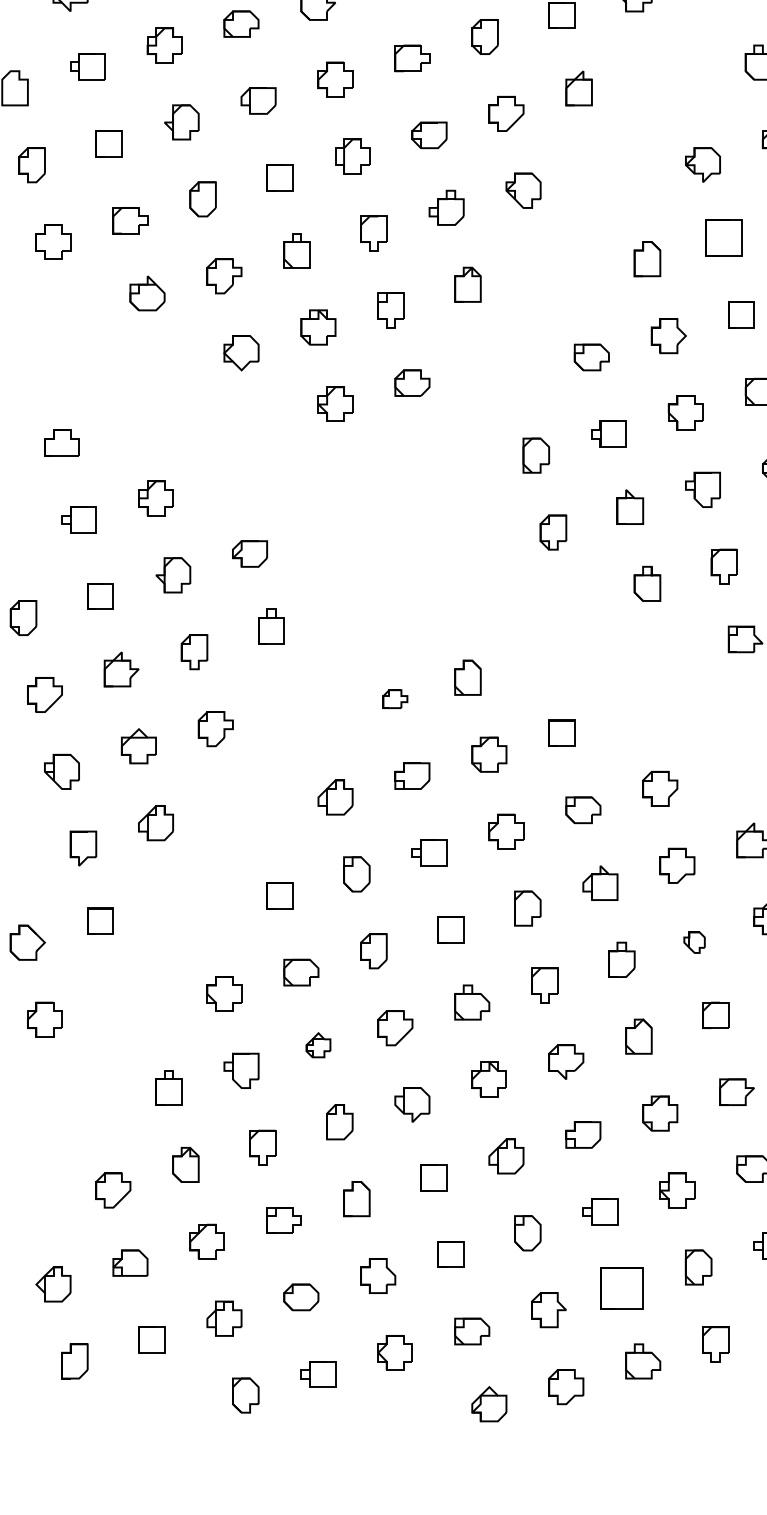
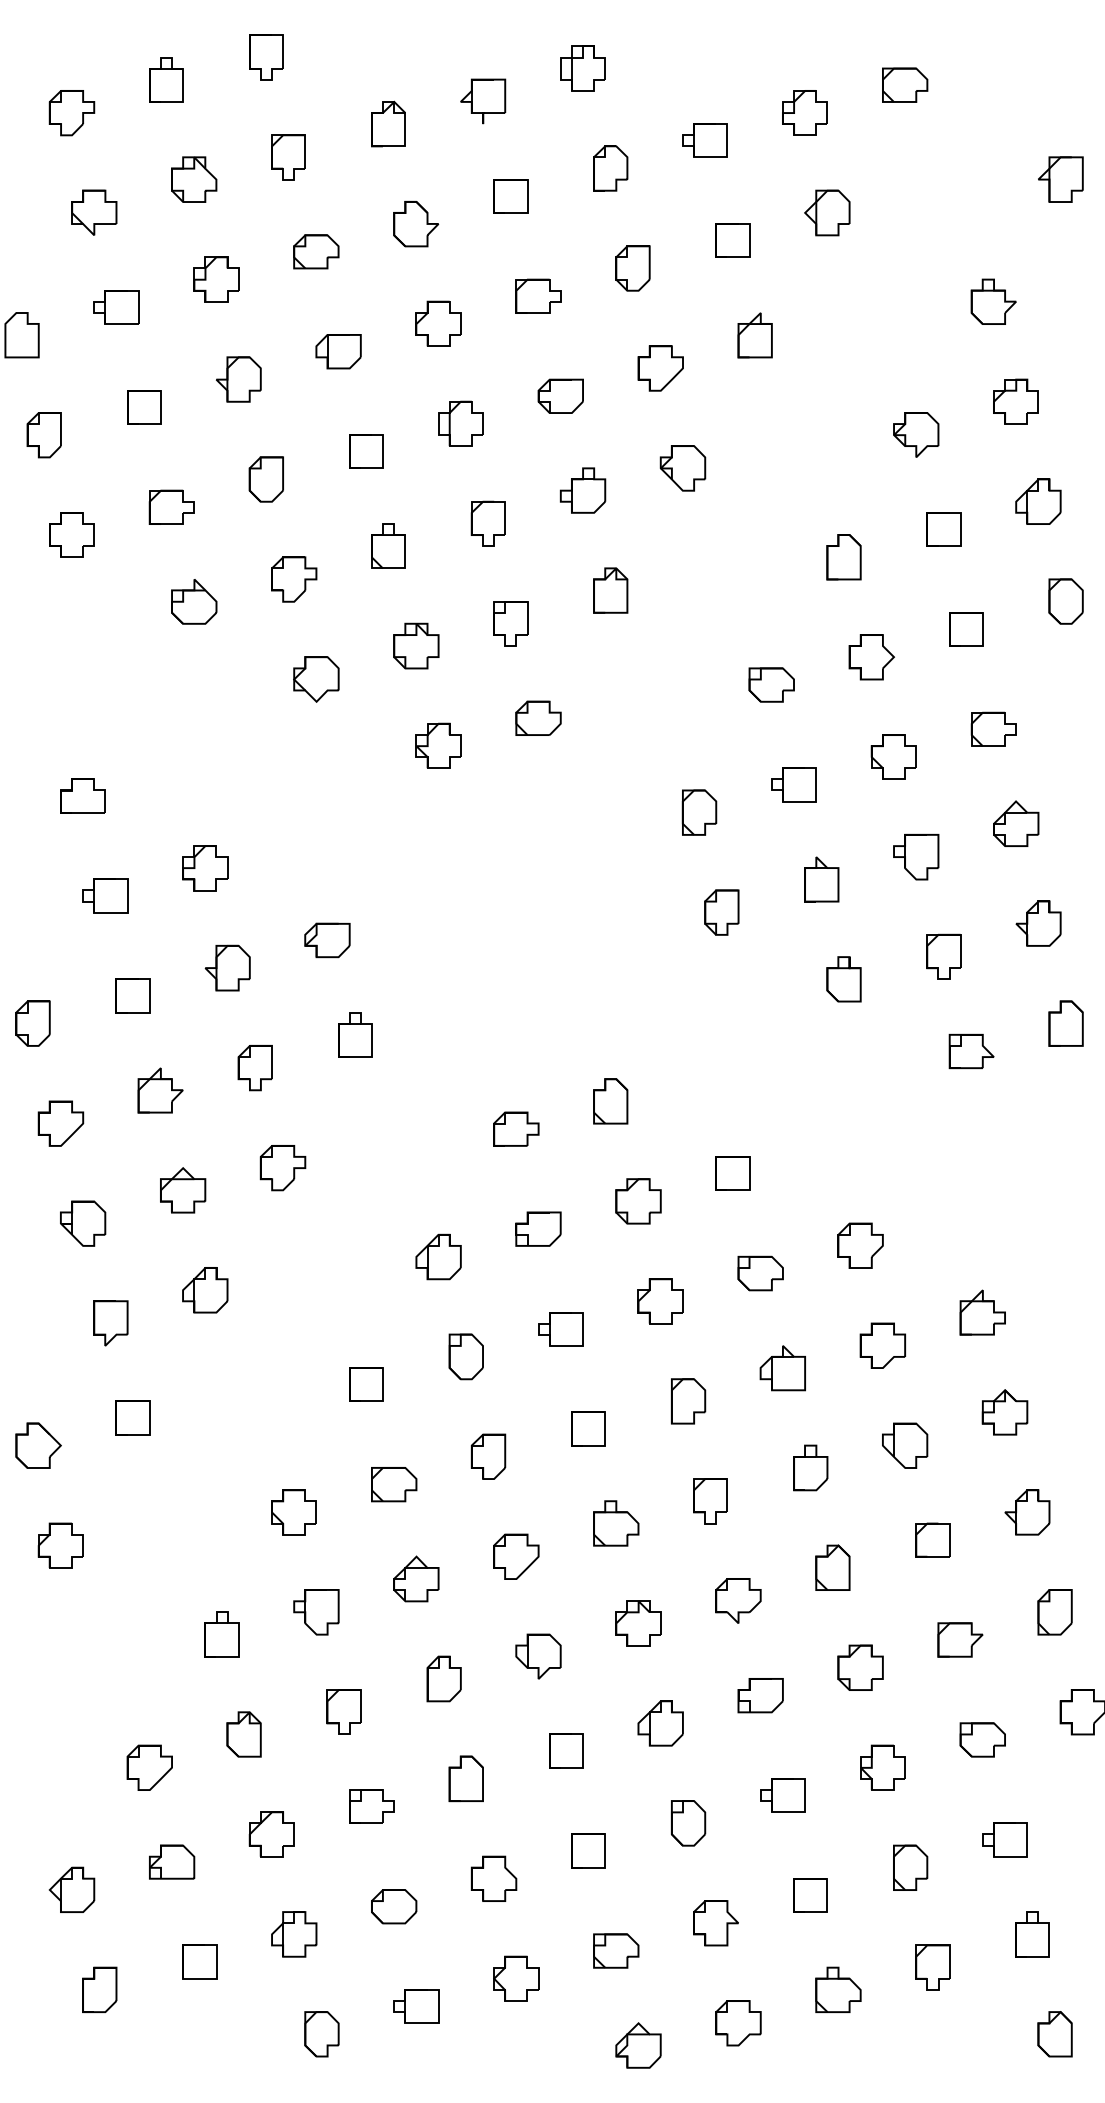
part: (724, 237) -> (943, 529), size x0.71
part: (395, 698) -> (516, 1128), size x1.43
part: (694, 942) -> (905, 1445), size x1.67
part: (318, 1044) -> (416, 1578), size x1.43
part: (621, 1288) -> (810, 1895), size x0.62

